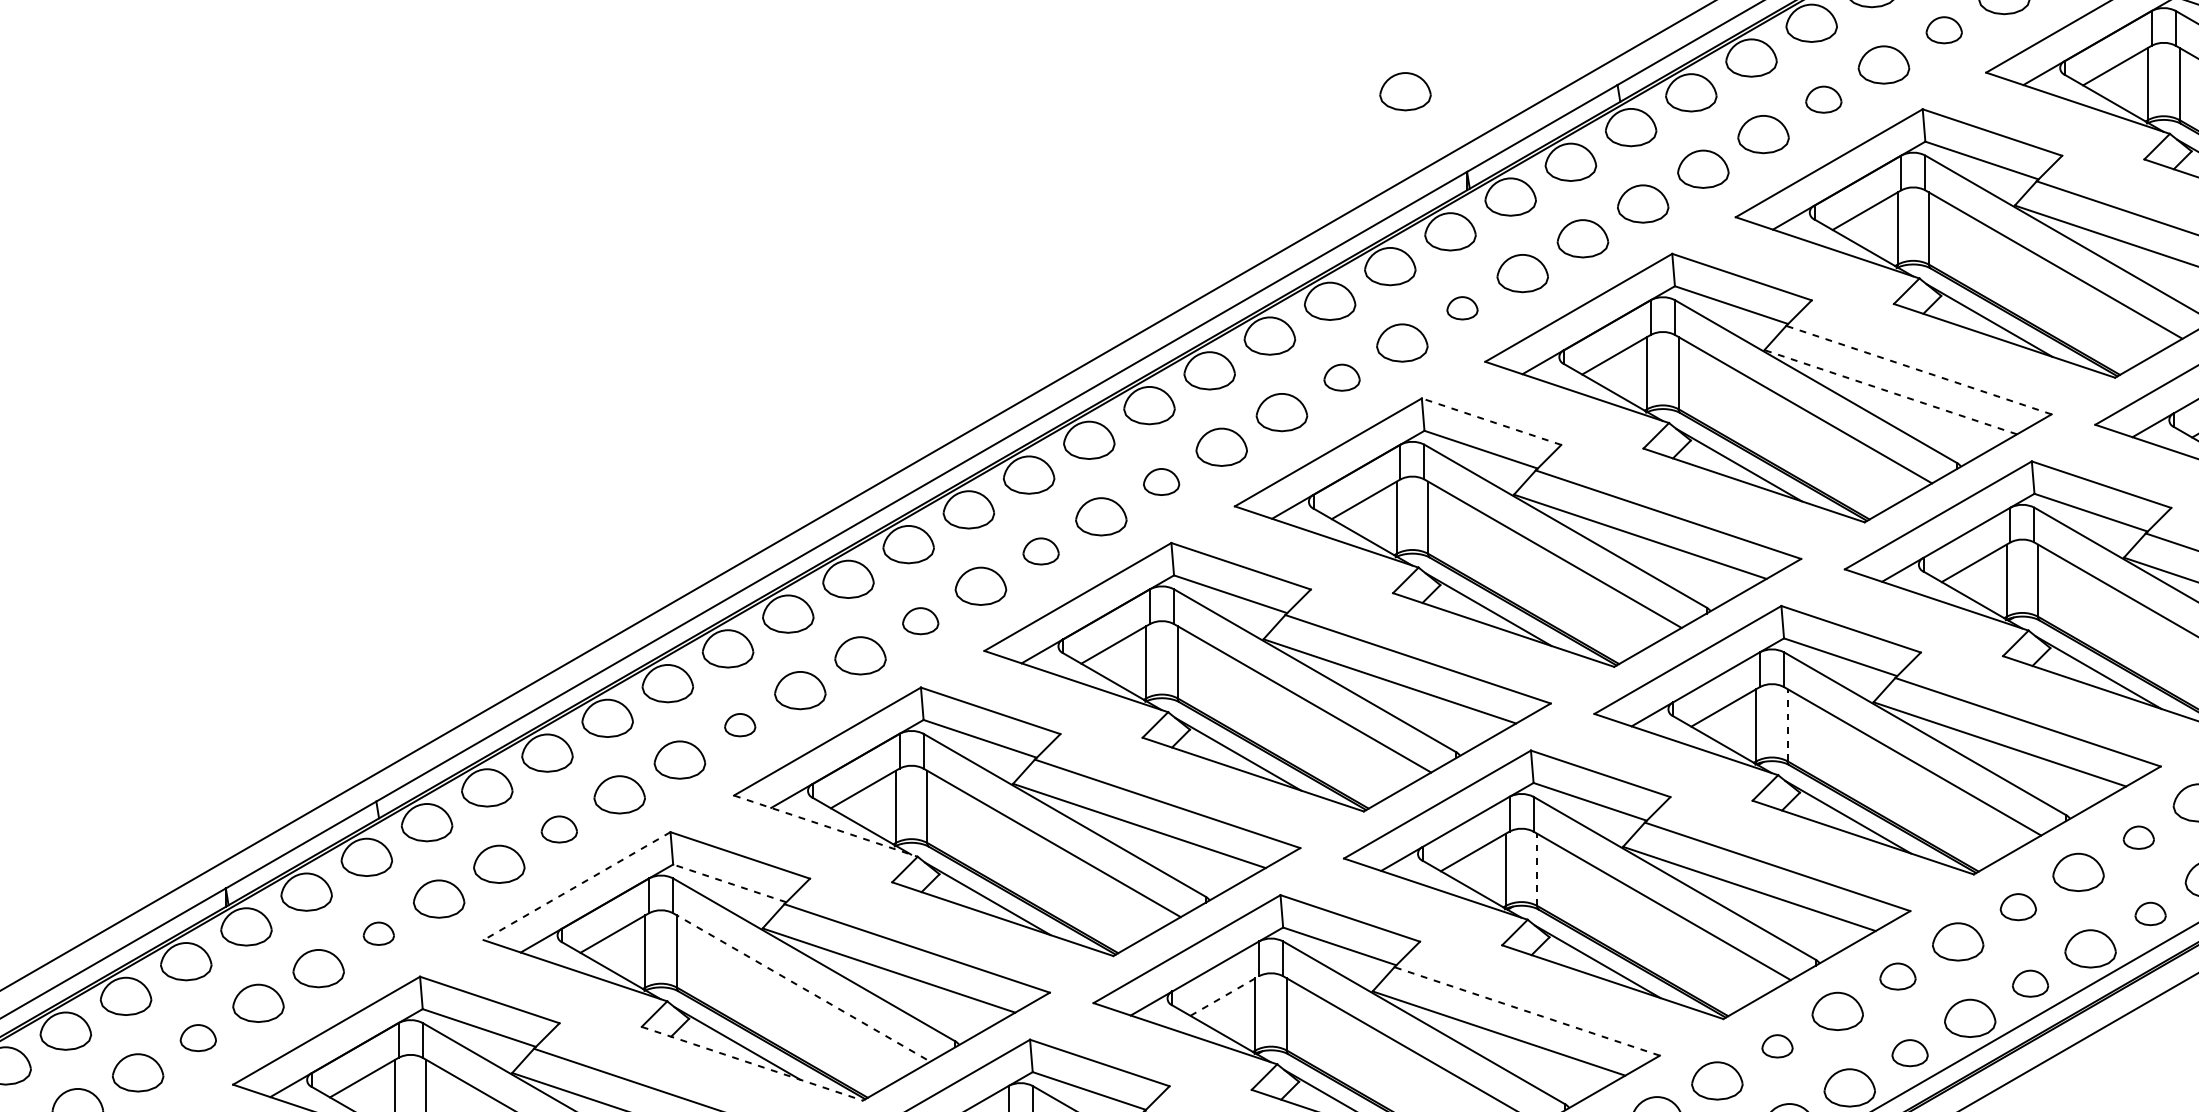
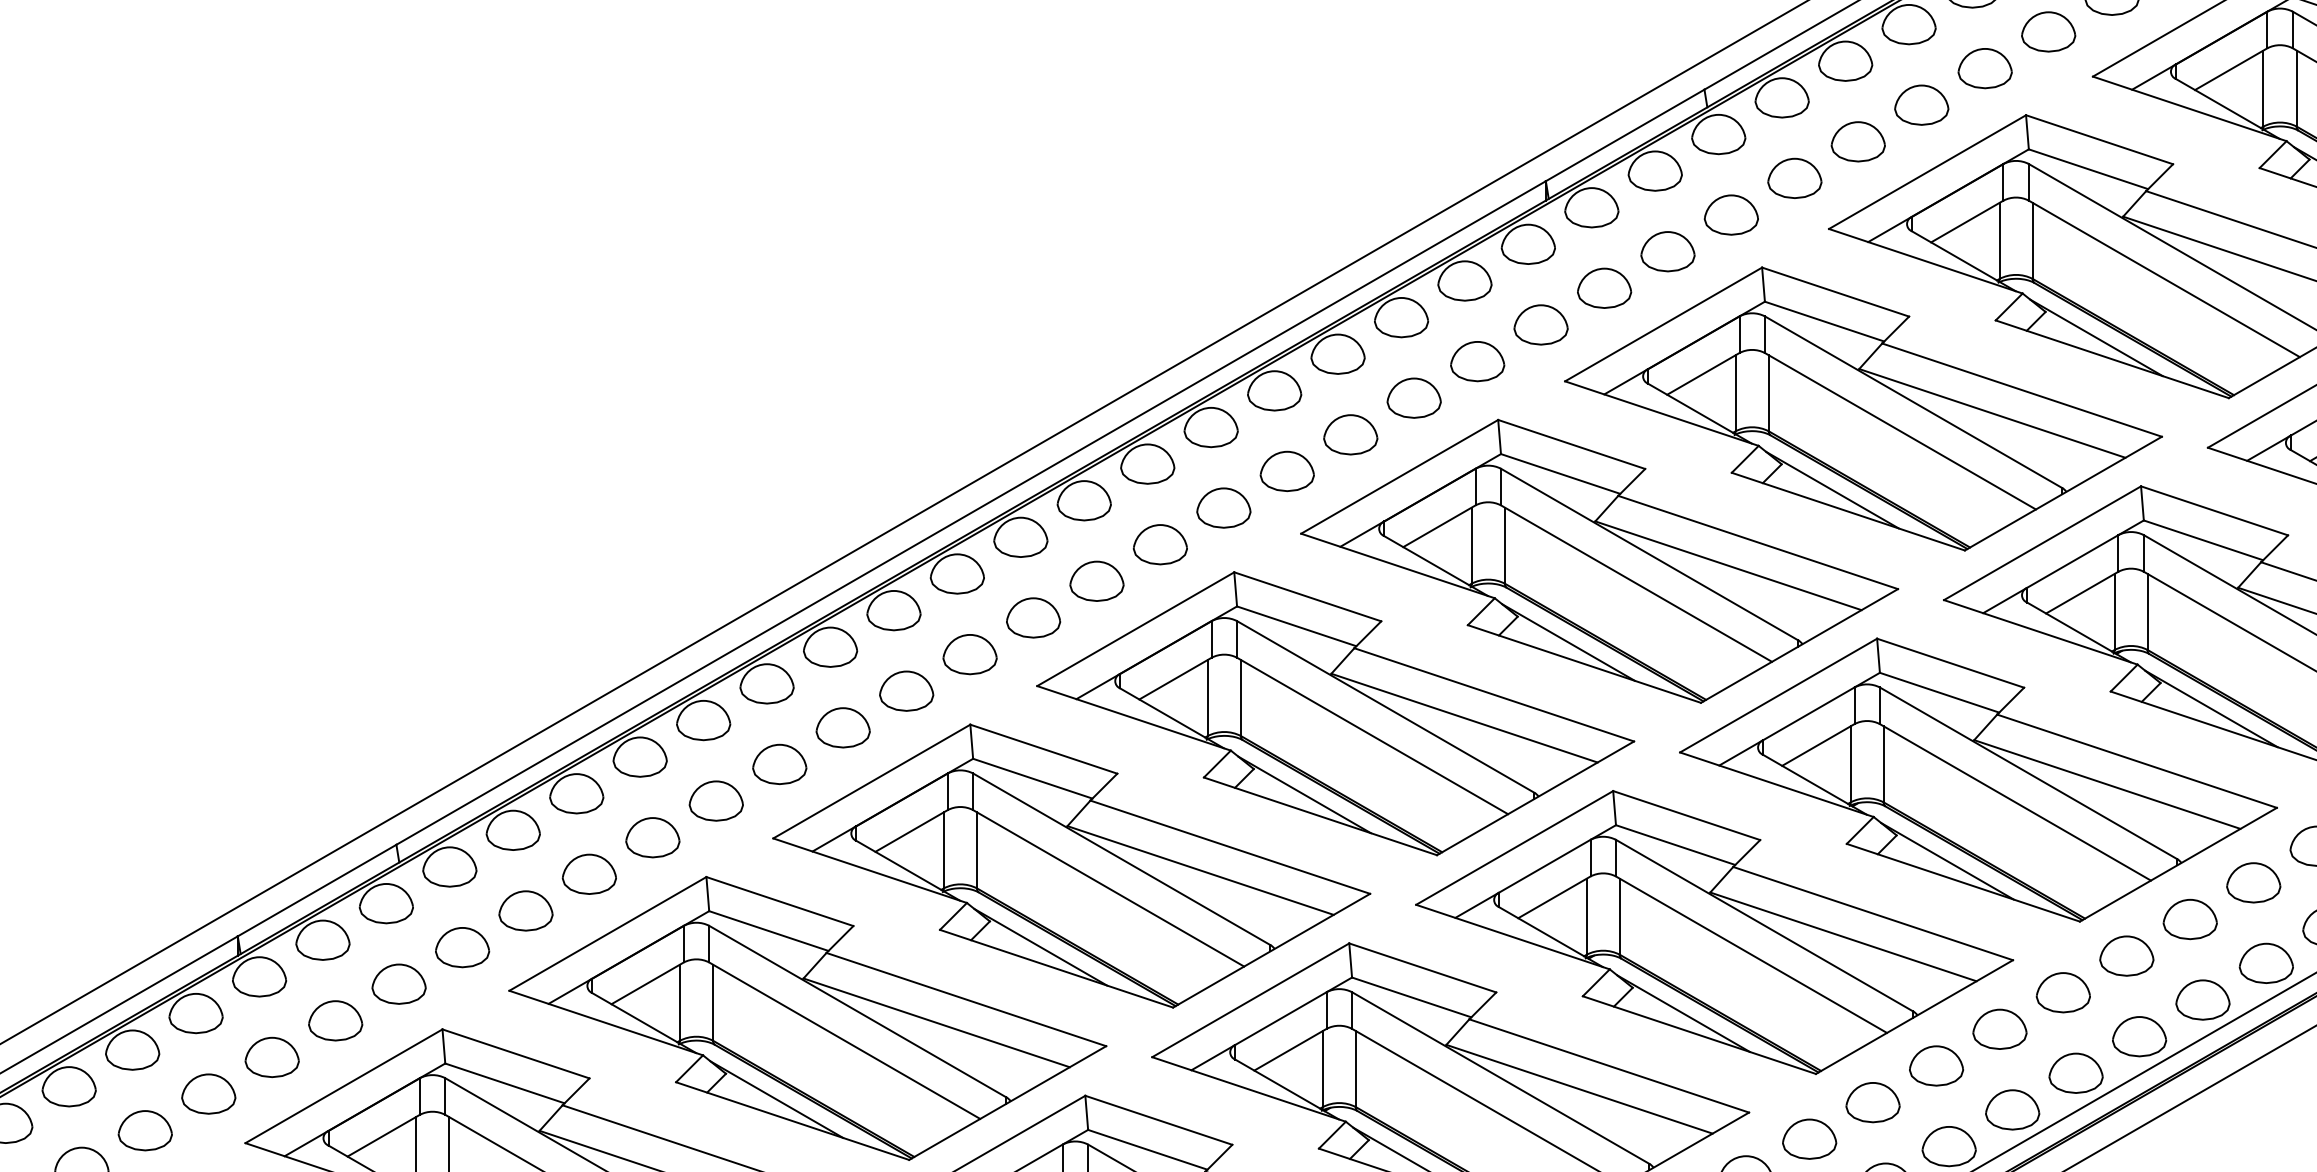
part: (1944, 29) -> (2048, 31), size x1.43
part: (1405, 91) -> (1480, 96), removed
part: (1823, 99) -> (1921, 104), size x1.43
part: (1461, 307) -> (1540, 324), size x1.67
line: (1918, 369) -> (2021, 389), dashed -> solid
part: (1341, 377) -> (1413, 397), size x1.43
line: (1889, 392) -> (1991, 413), dashed -> solid
line: (1491, 421) -> (1571, 444), dashed -> solid
part: (1161, 481) -> (1223, 507), size x1.43
part: (1040, 550) -> (1096, 580), size x1.43
part: (920, 620) -> (969, 654), size x1.43
part: (739, 724) -> (779, 763), size x1.67
line: (1787, 724) -> (1883, 763), dashed -> solid
line: (826, 825) -> (870, 870), dashed -> solid
part: (558, 828) -> (588, 873), size x1.43
part: (2138, 837) -> (2253, 882), size x1.67
line: (1536, 869) -> (1619, 916), dashed -> solid
line: (729, 883) -> (768, 931), dashed -> solid
line: (576, 885) -> (607, 933), dashed -> solid
part: (2018, 906) -> (2126, 955), size x1.43
part: (2149, 913) -> (2265, 962), size x1.67
part: (378, 933) -> (398, 983), size x1.67
part: (1897, 975) -> (1999, 1028), size x1.43
part: (2030, 983) -> (2139, 1036), size x1.43
line: (802, 987) -> (845, 1040), dashed -> solid
line: (1224, 995) -> (1290, 1049), dashed -> solid
line: (1526, 1010) -> (1608, 1065), dashed -> solid
part: (198, 1037) -> (208, 1093), size x1.43
part: (1777, 1046) -> (1872, 1102), size x1.67
part: (1909, 1052) -> (2012, 1109), size x1.43
line: (752, 1064) -> (792, 1121), dashed -> solid

